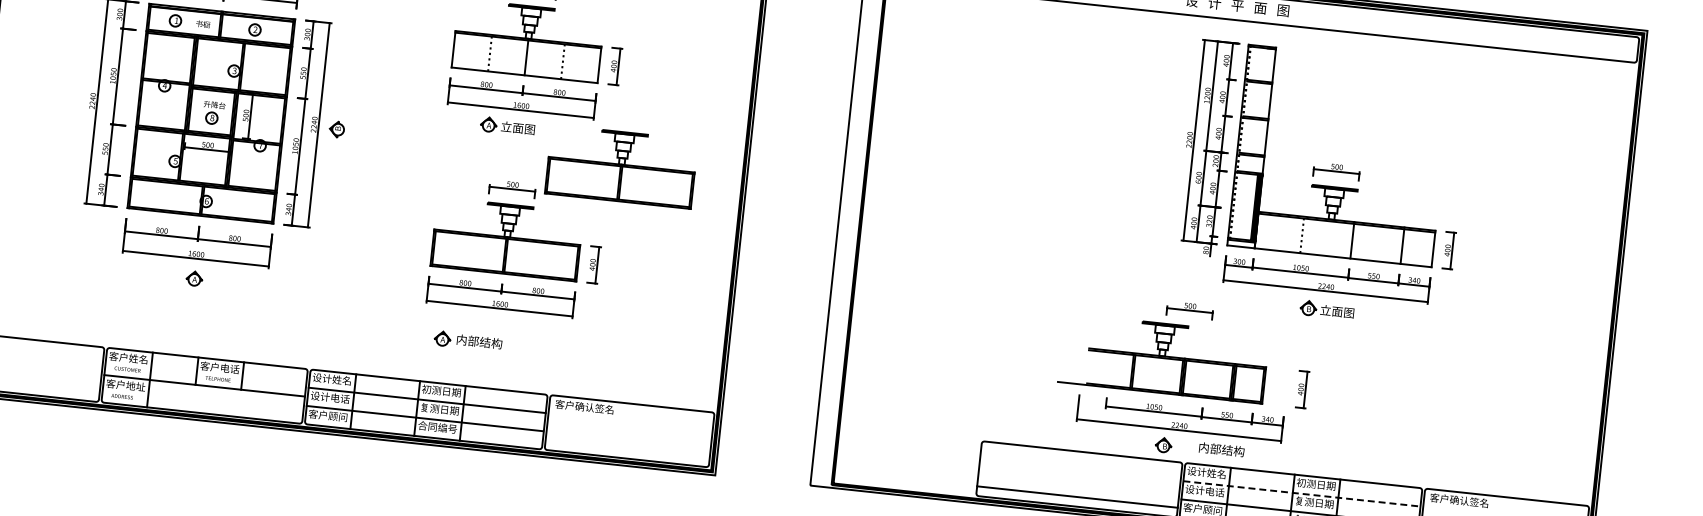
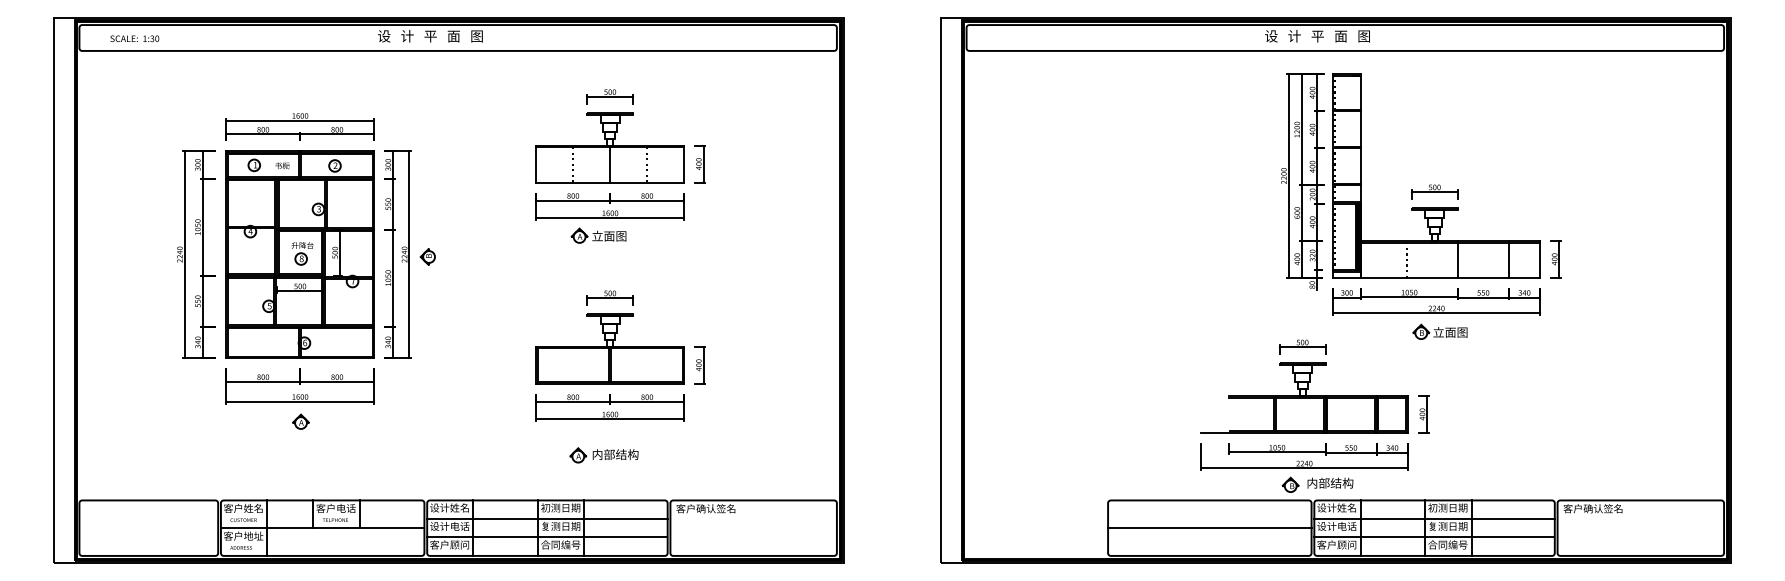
part: (620, 166) -> (716, 263), removed
part: (467, 341) -> (603, 455), moved
part: (1163, 358) -> (1304, 397), moved
text: (1221, 448) -> (1330, 482), moved
line: (1302, 493) -> (1435, 518), dashed -> solid
line: (1077, 497) -> (1209, 528), moved

